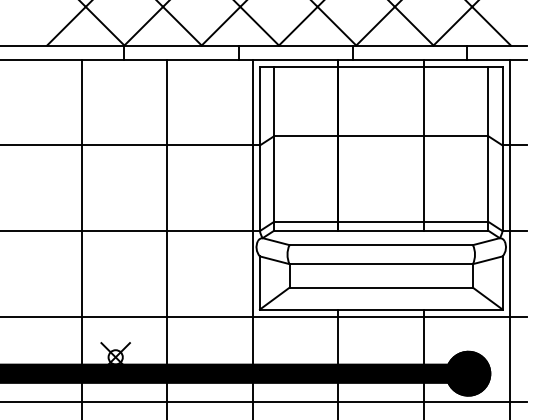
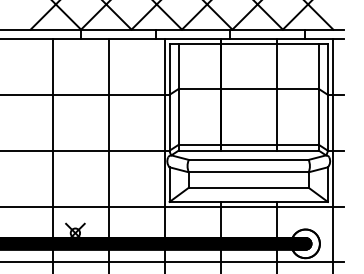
fill: (468, 373) -> (305, 243), removed

